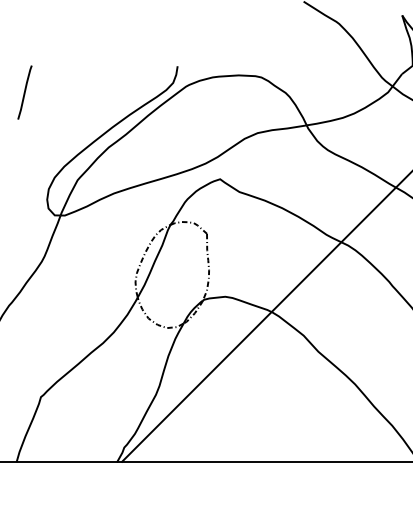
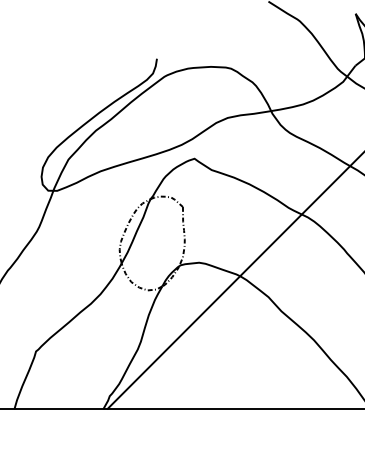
line: (24, 91) -> (21, 81), removed

